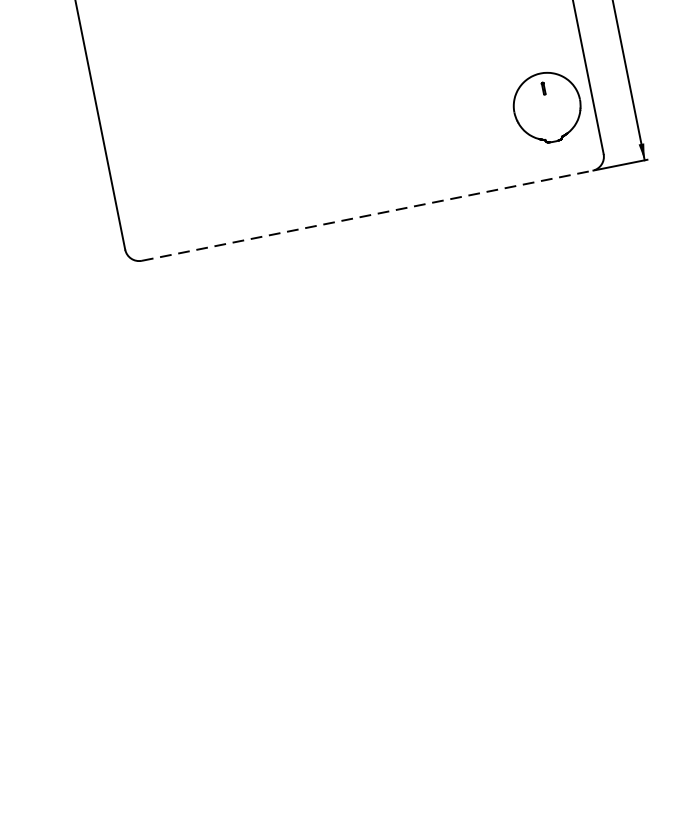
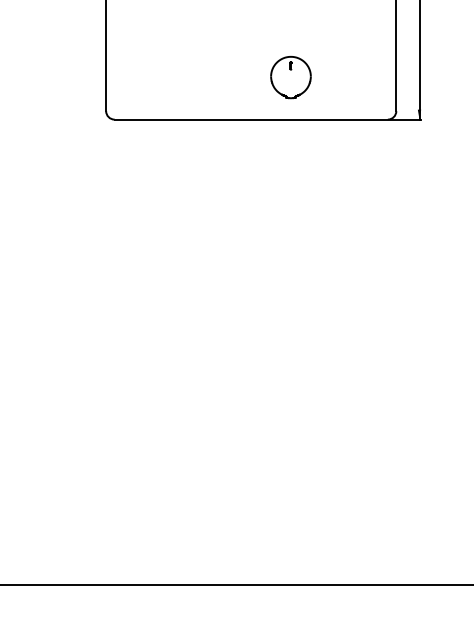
part: (546, 107) -> (290, 77), moved
line: (367, 215) -> (251, 119), dashed -> solid

